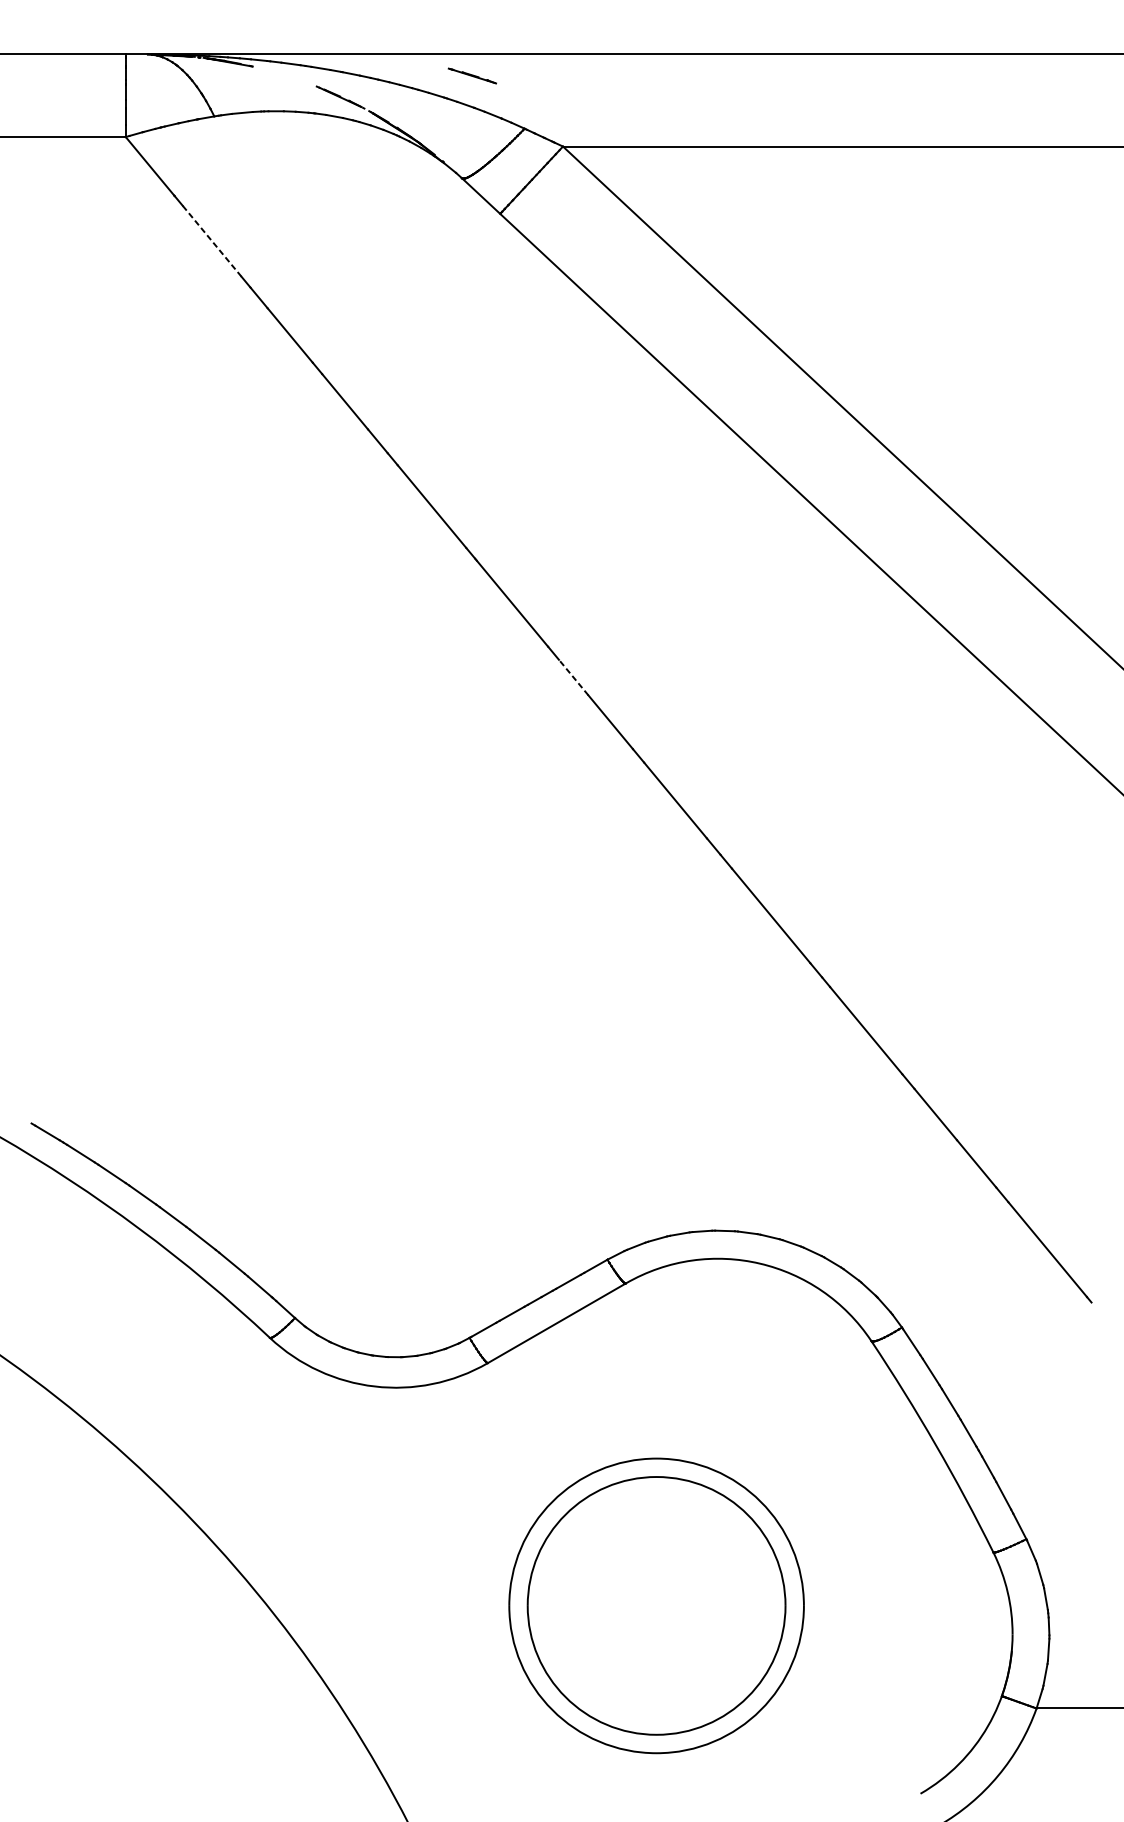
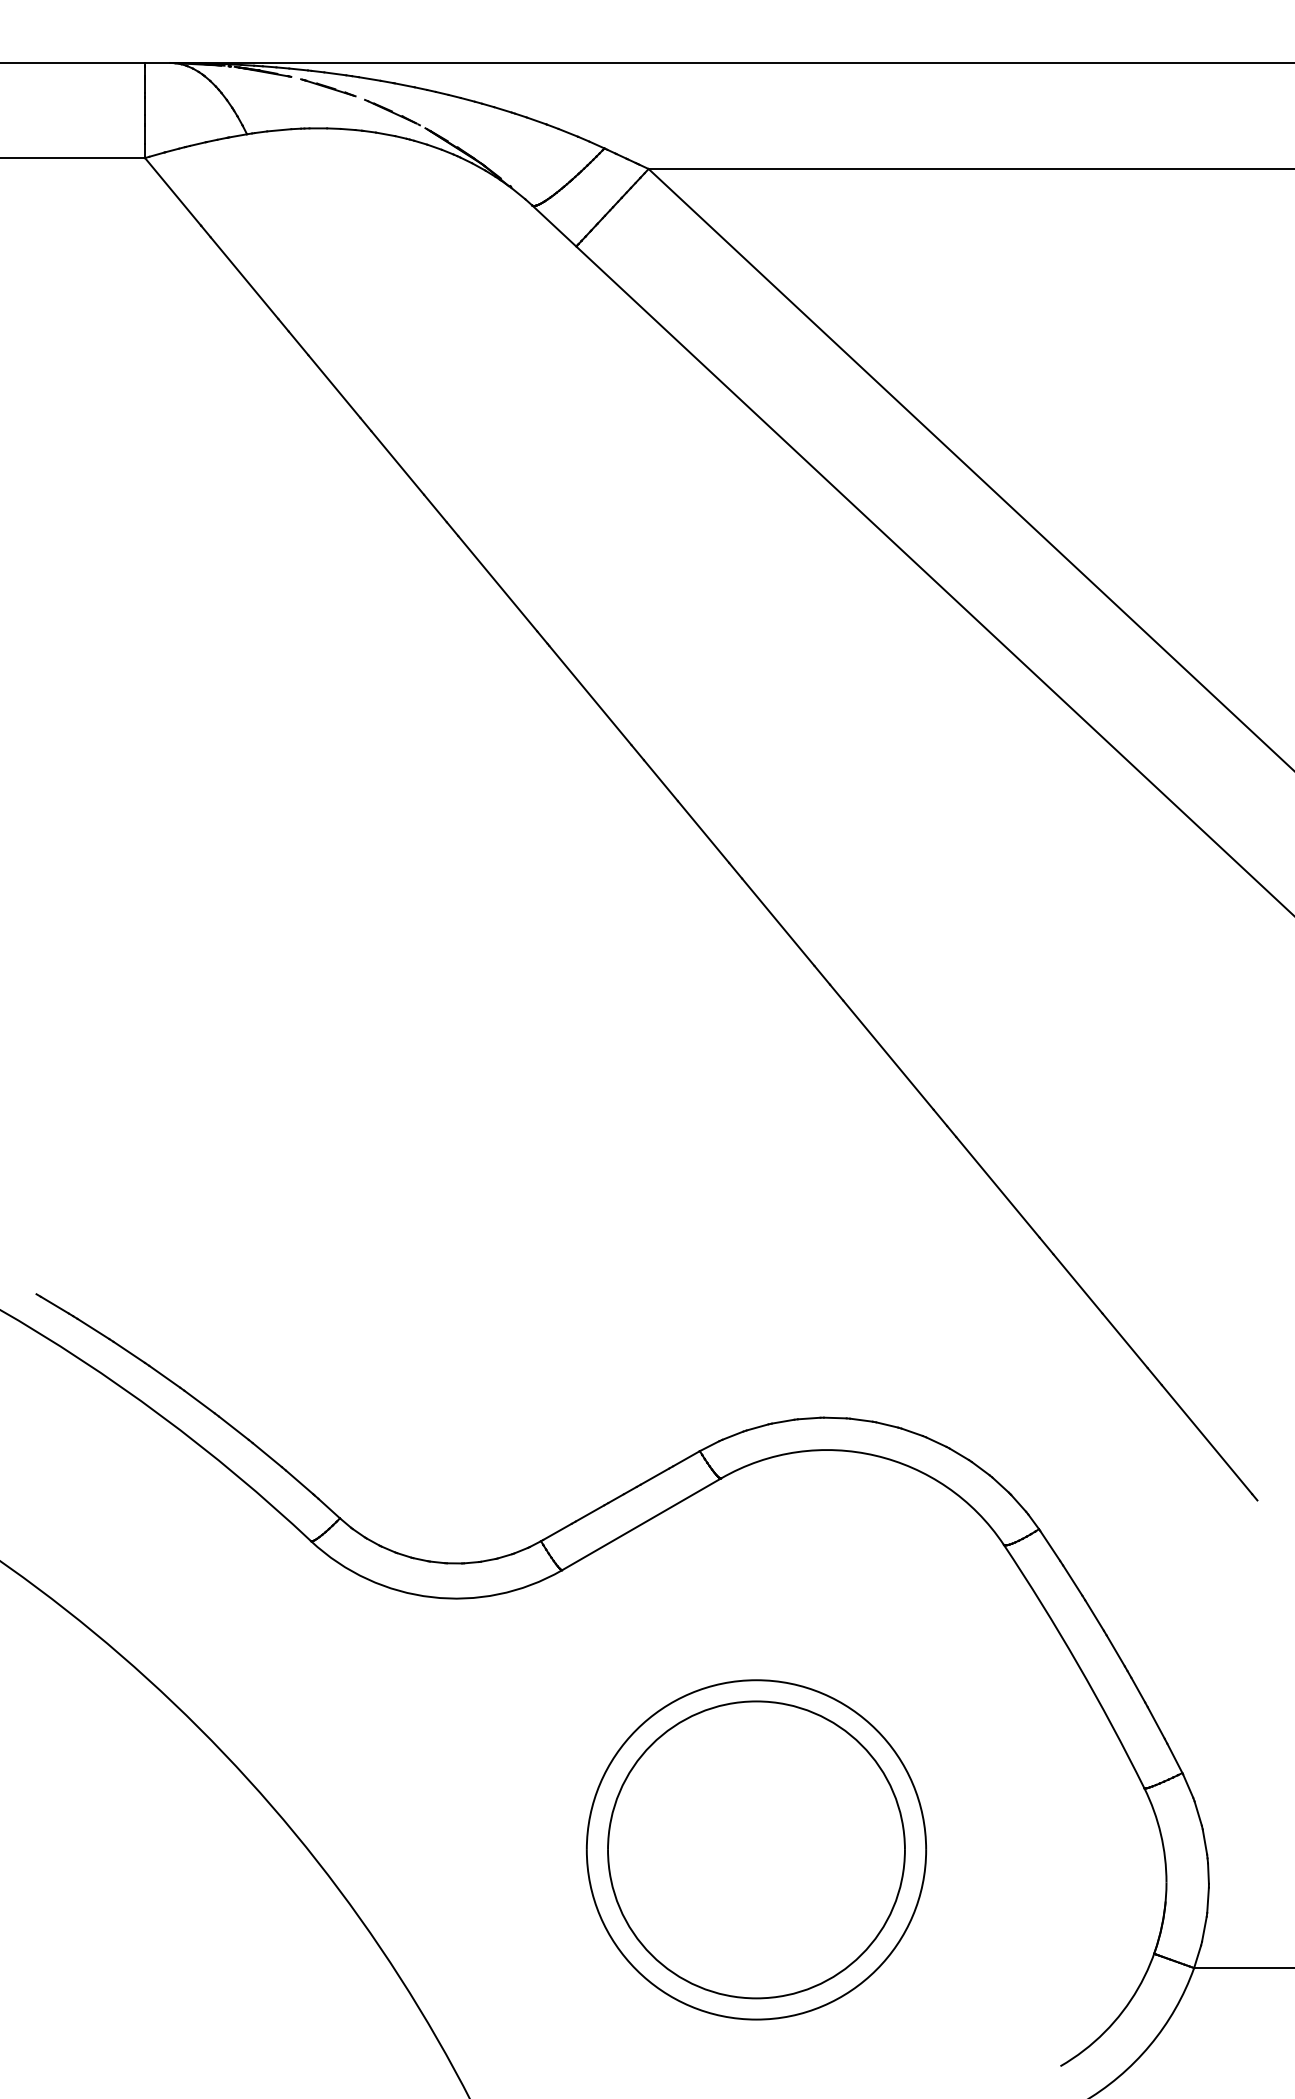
line: (472, 75) -> (328, 87), moved
line: (212, 240) -> (244, 277), dashed -> solid
line: (573, 677) -> (660, 780), dashed -> solid

